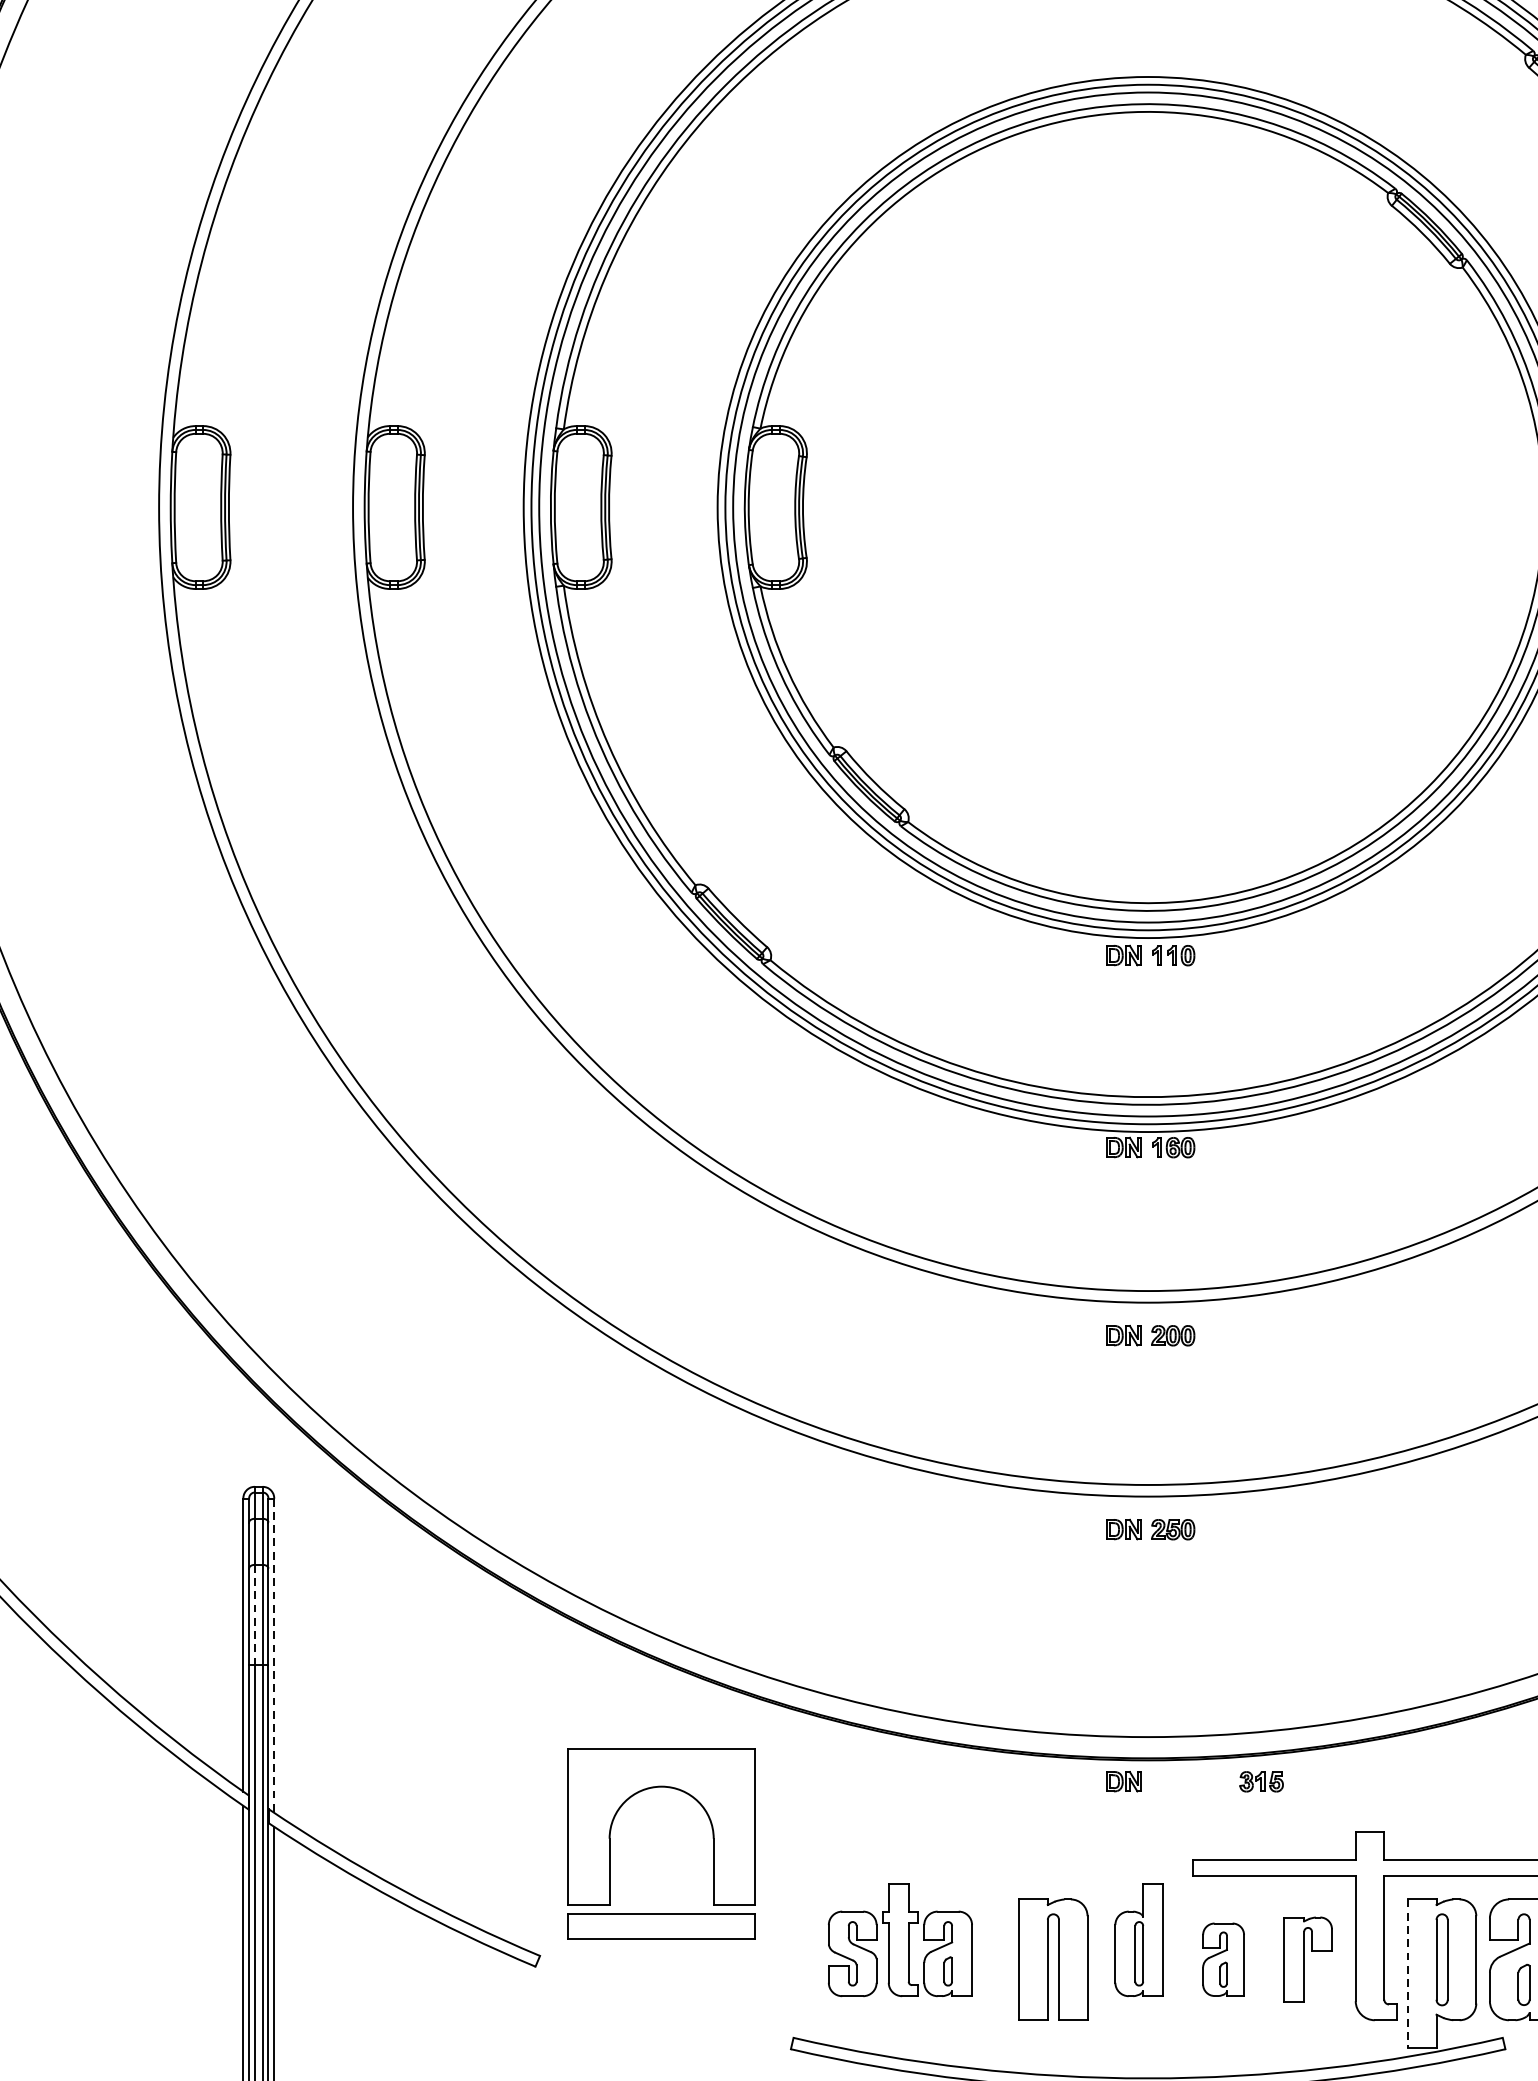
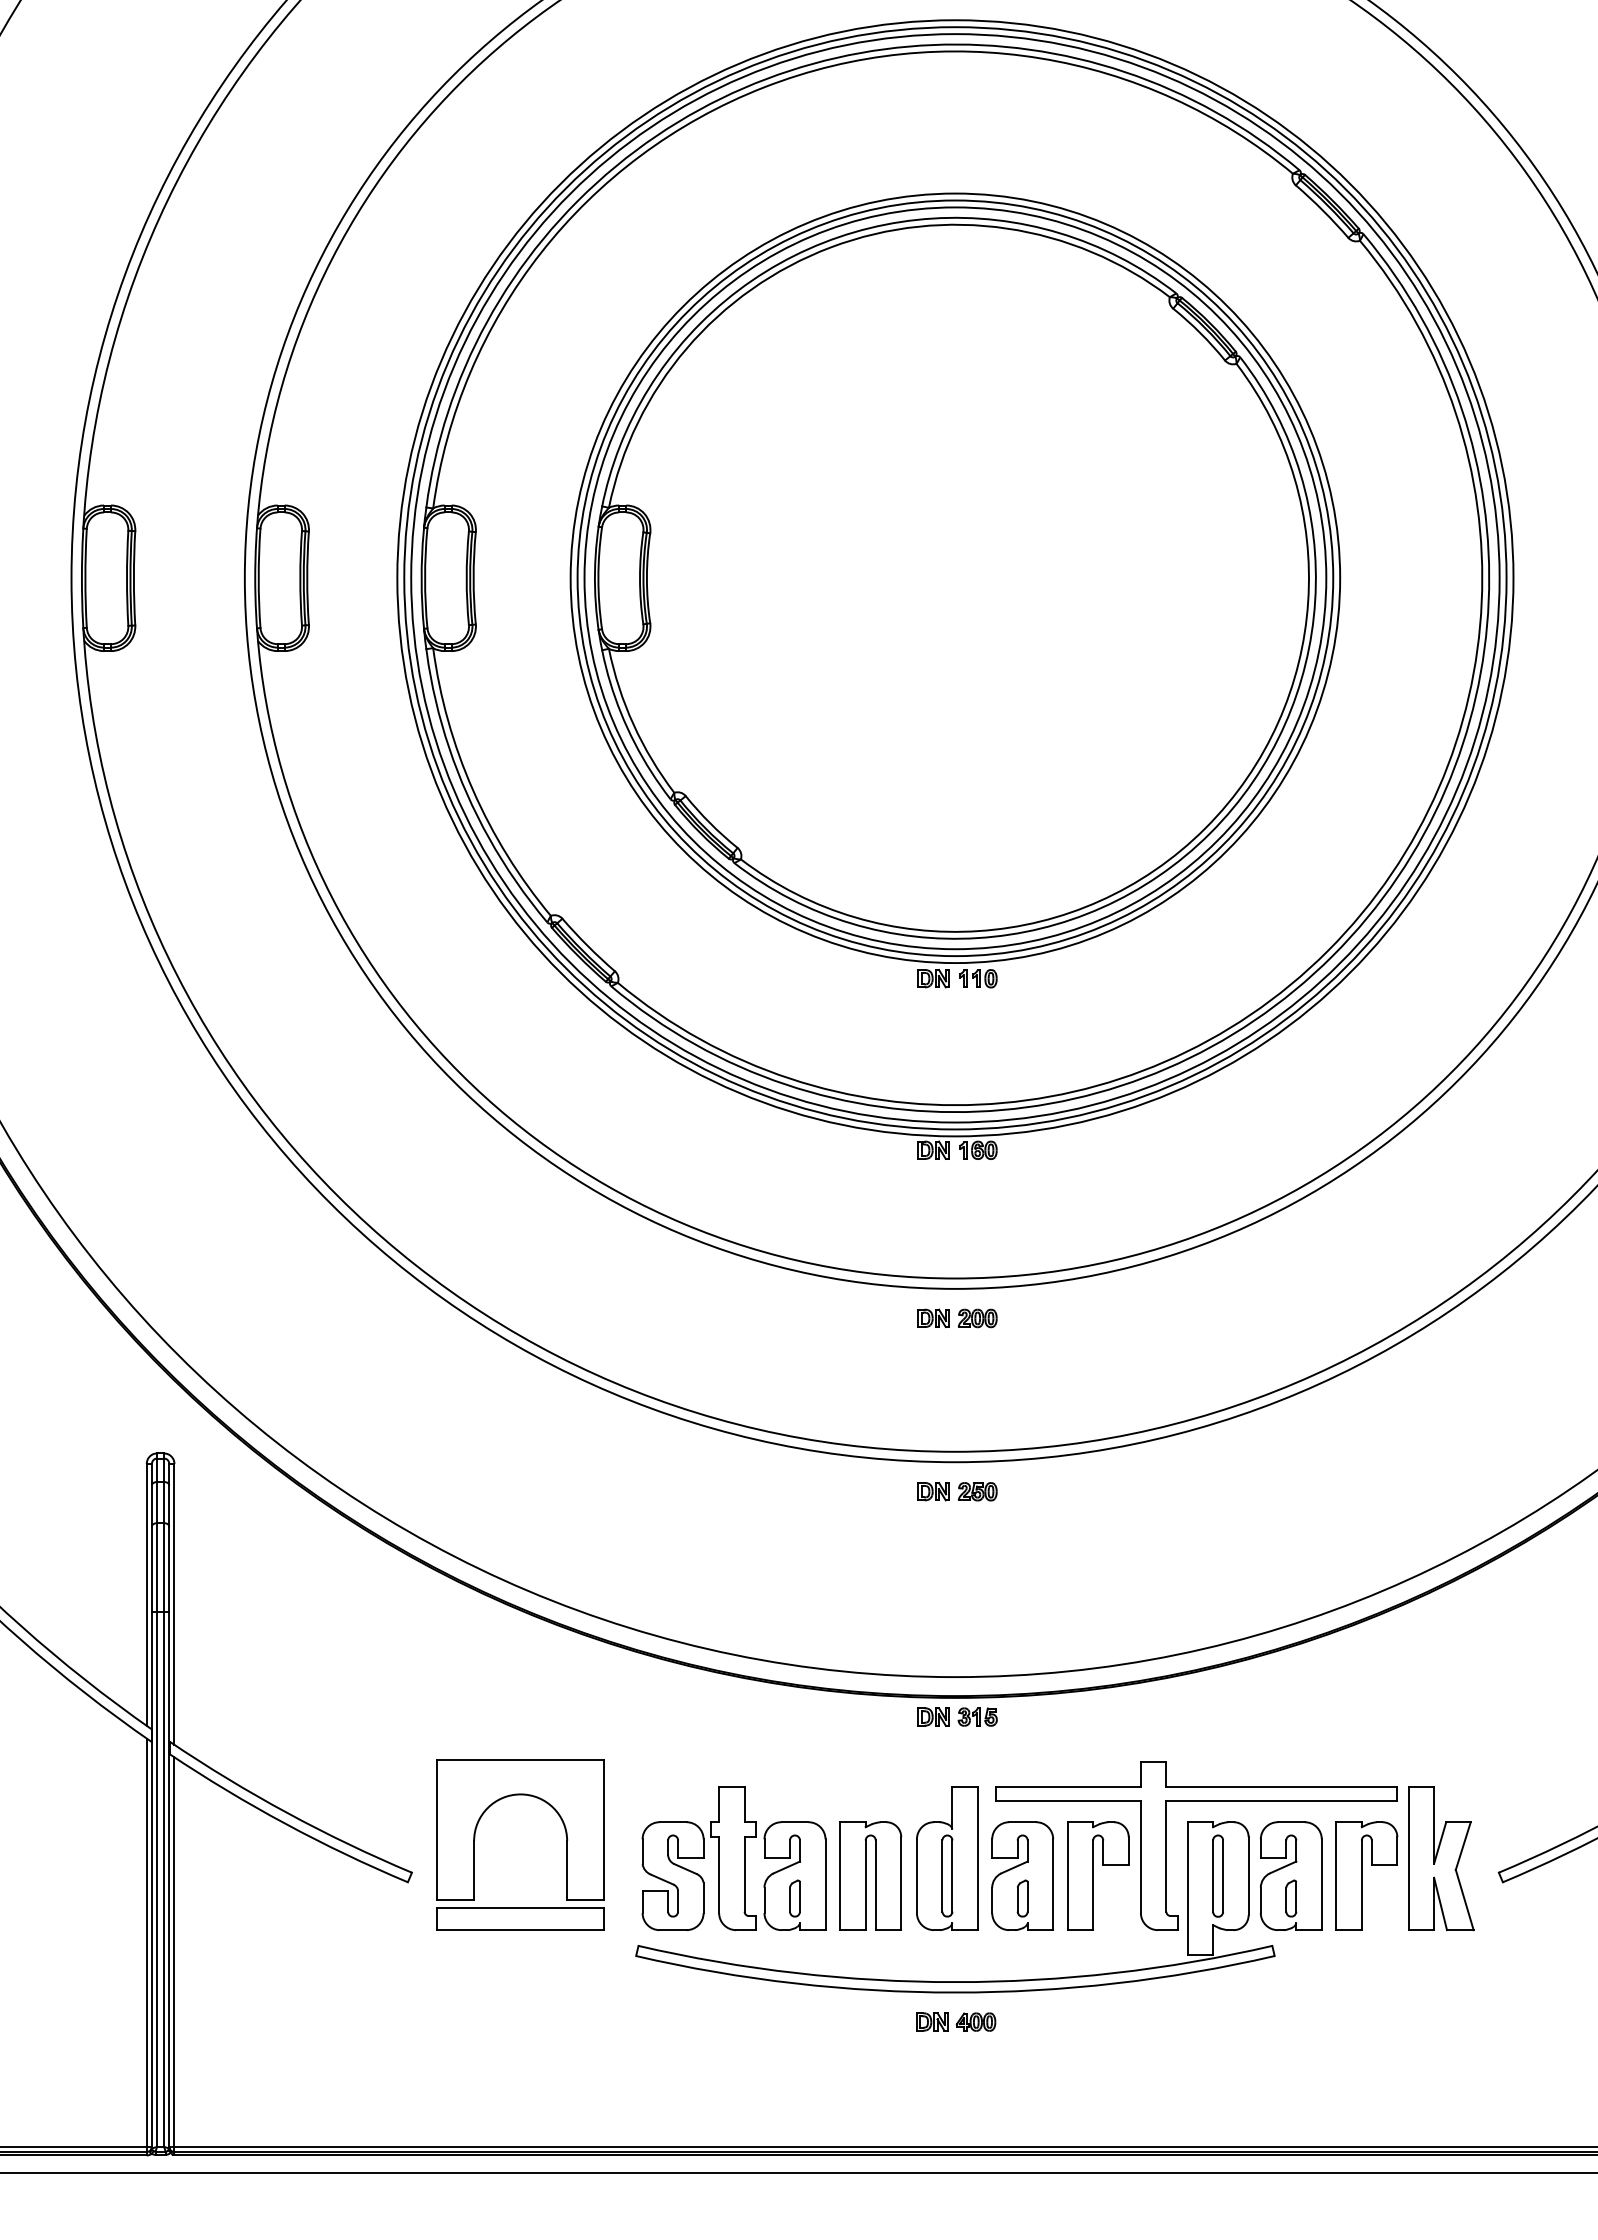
line: (255, 1614) -> (157, 1567), dashed -> solid
line: (274, 1655) -> (174, 1604), dashed -> solid
part: (1261, 1781) -> (977, 1716), moved
part: (611, 1837) -> (475, 1839), moved
part: (899, 1940) -> (733, 1858), size x1.43
part: (1139, 1940) -> (947, 1858), size x1.43
part: (1223, 1959) -> (1022, 1875), size x1.67
part: (1308, 1959) -> (1098, 1875), size x1.43
line: (1407, 1973) -> (1187, 1888), dashed -> solid

